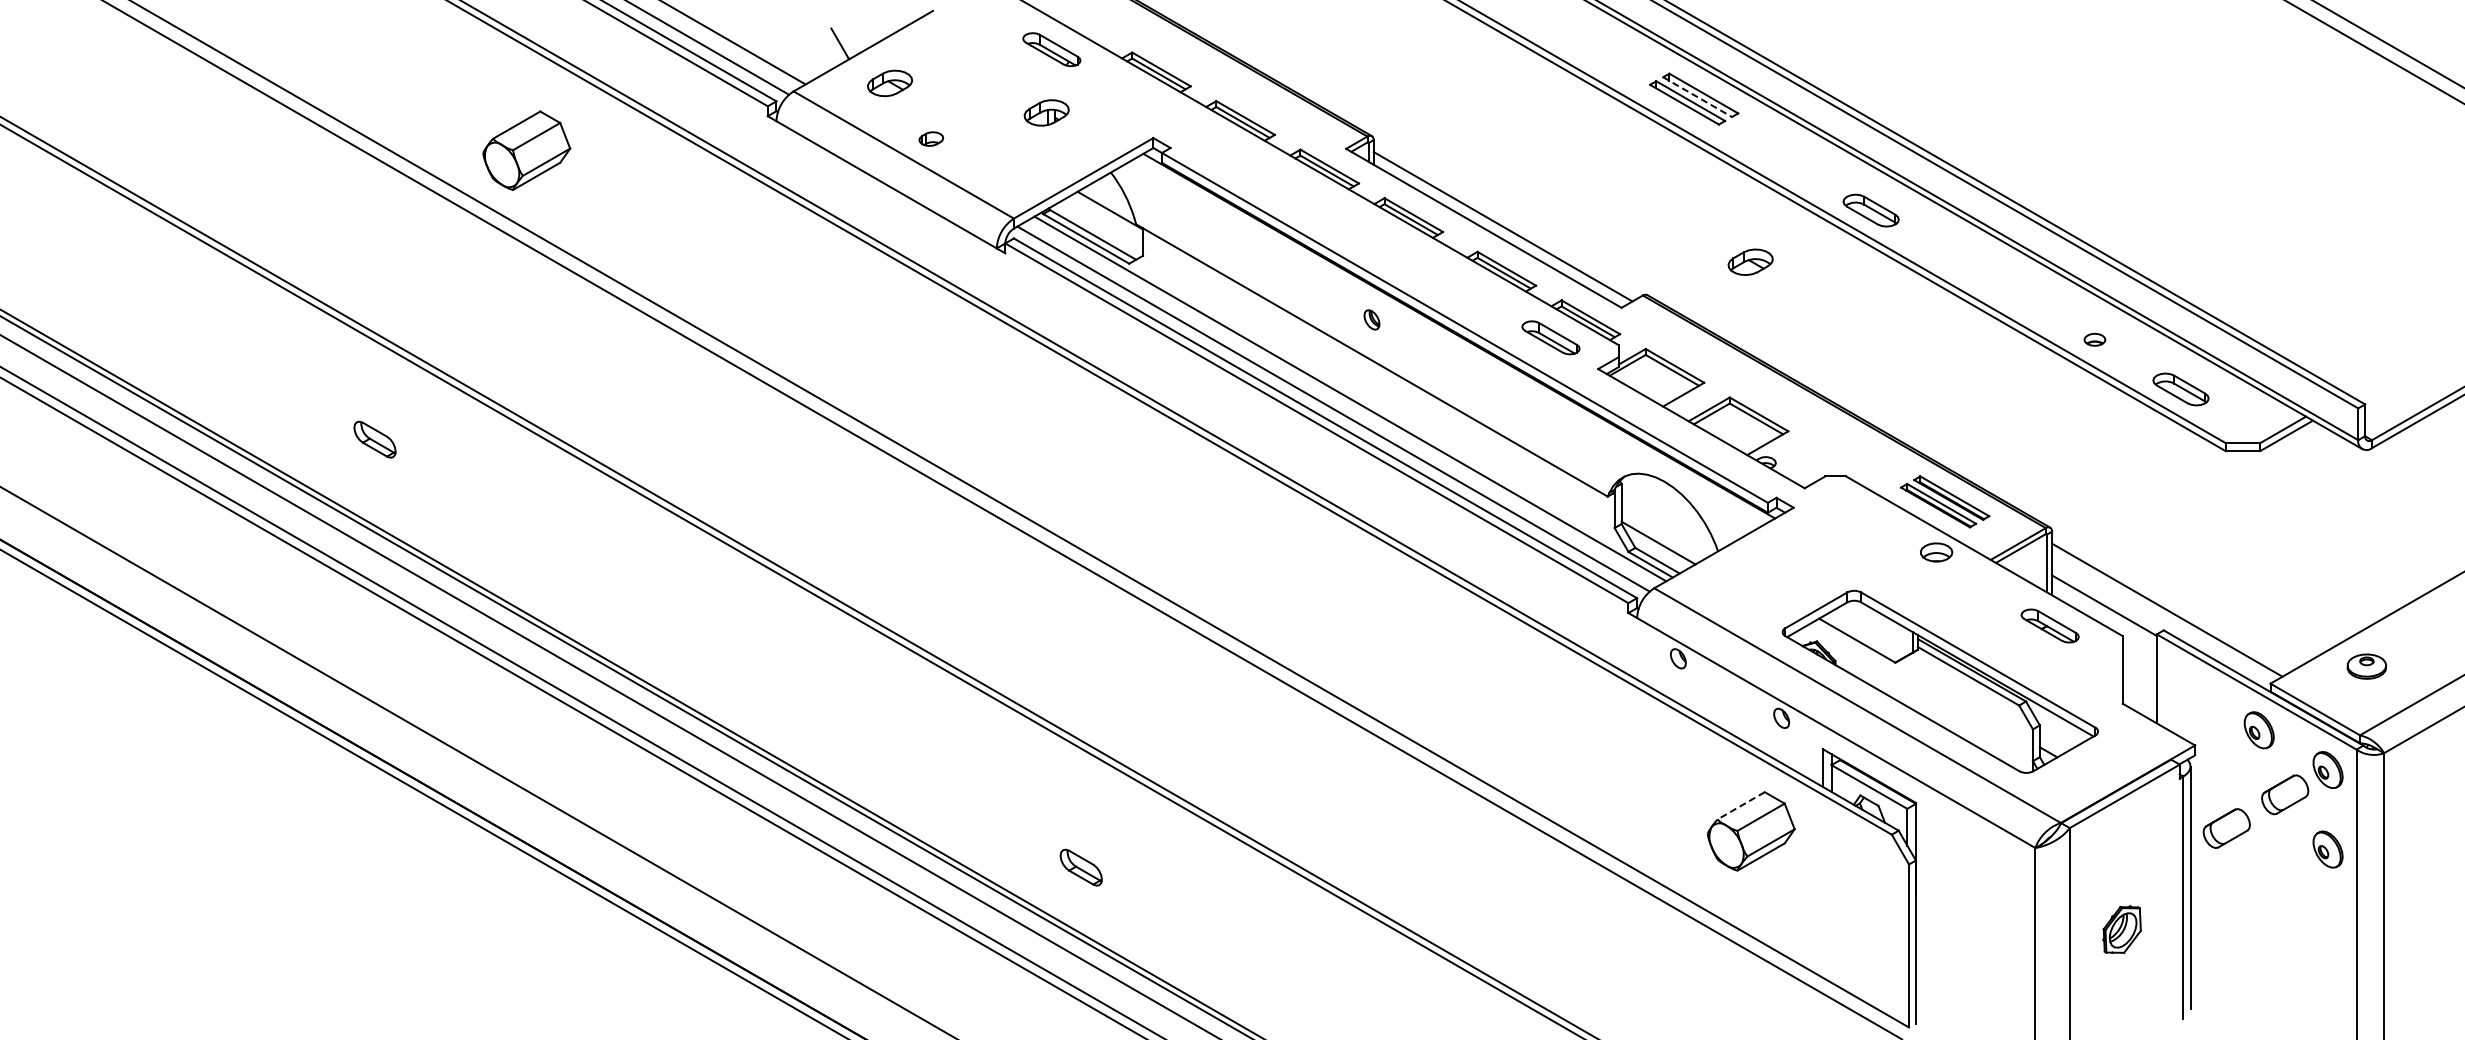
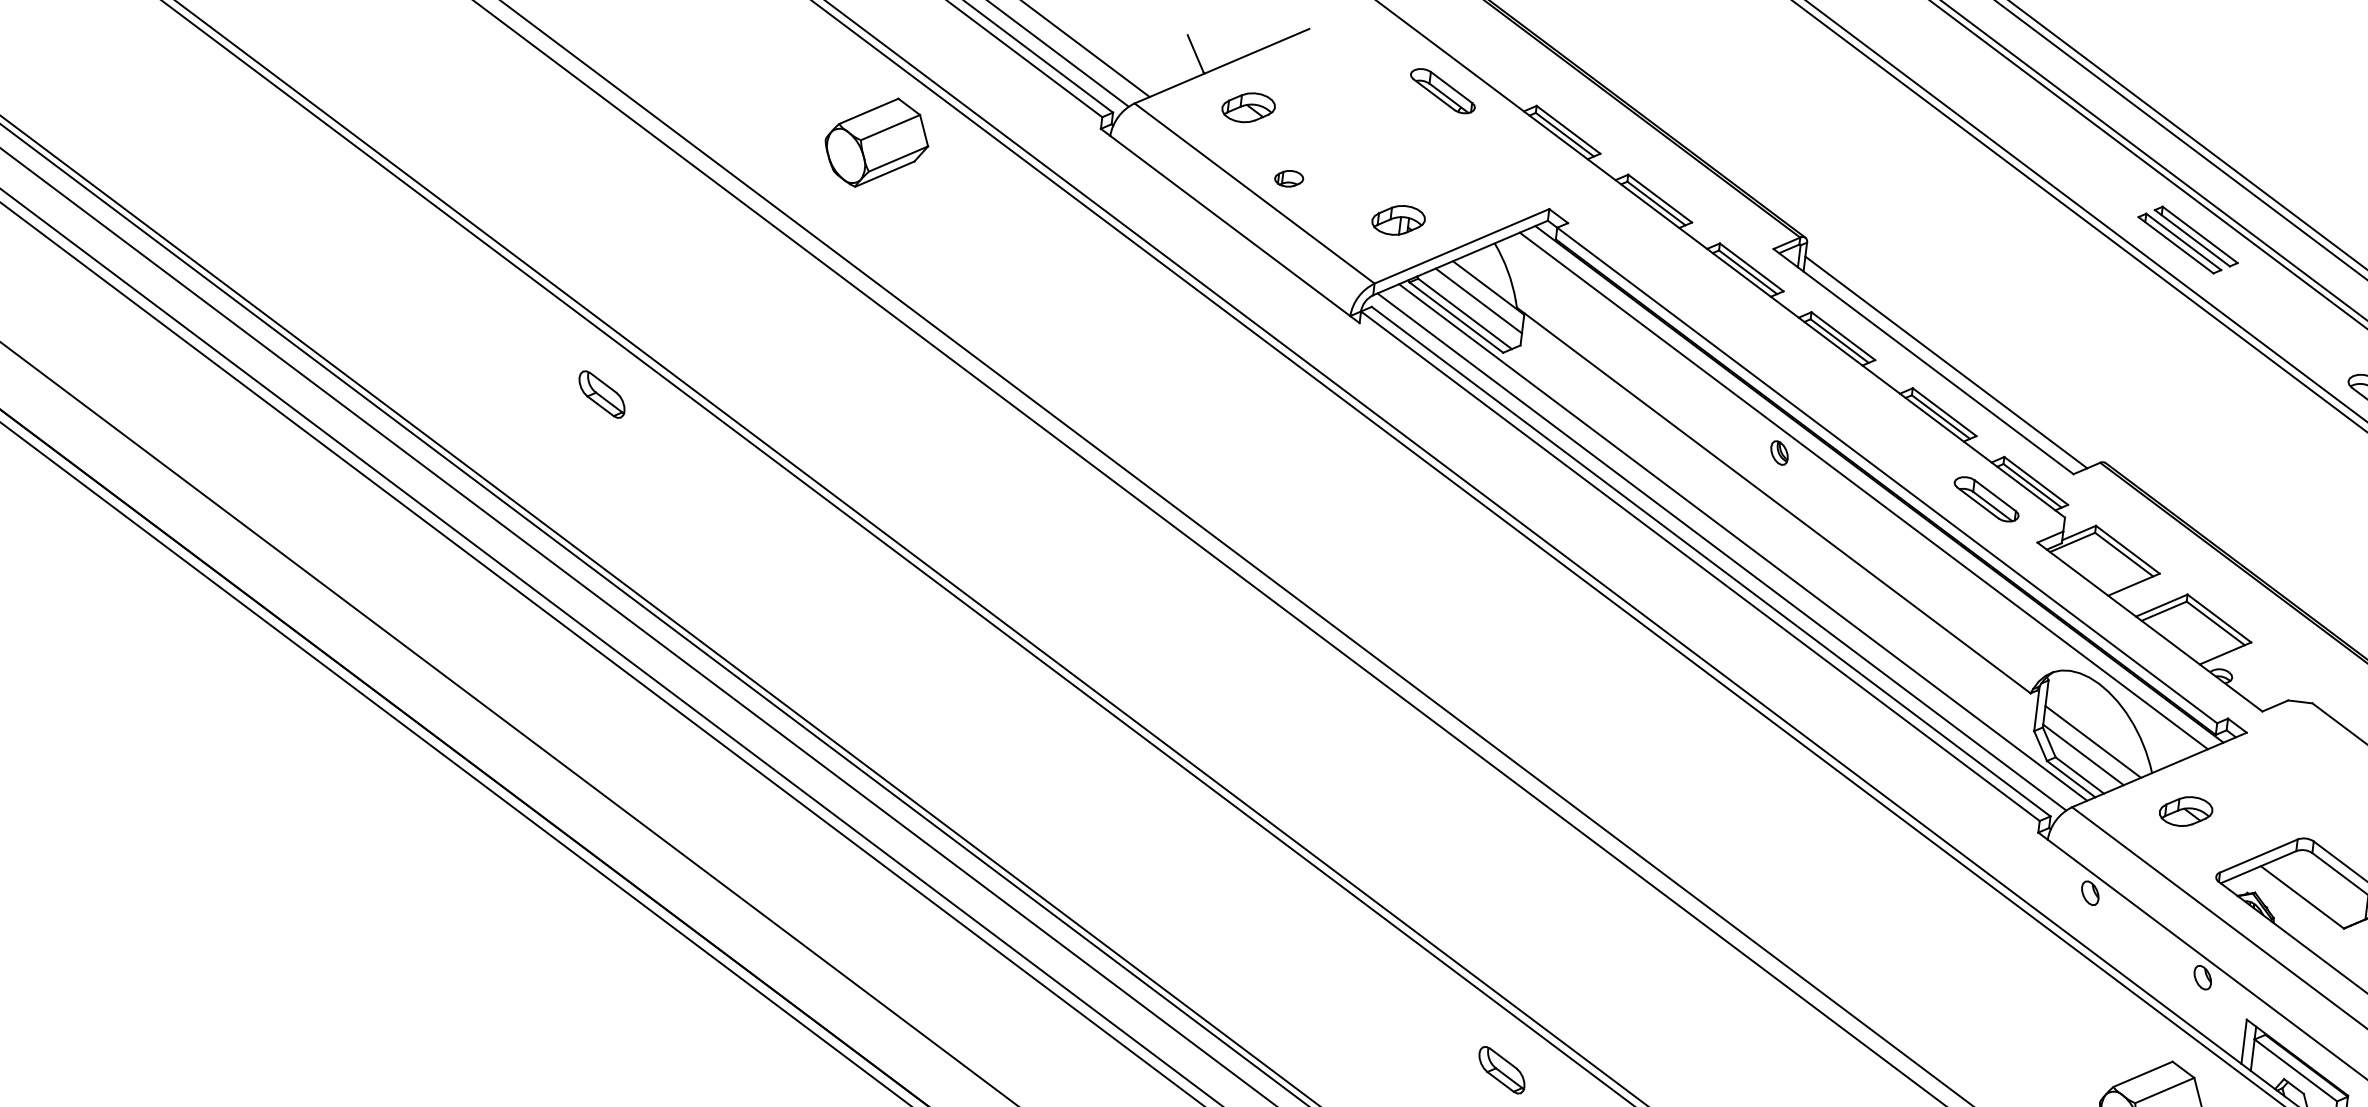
line: (1697, 97) -> (2192, 238), dashed -> solid
part: (1046, 112) -> (1398, 219), moved
part: (526, 150) -> (876, 142), moved
line: (1103, 222) -> (1478, 300), added
part: (1750, 261) -> (2186, 810), moved
line: (1446, 342) -> (1863, 489), added
part: (374, 439) -> (601, 394), moved
line: (1665, 530) -> (2093, 741), added
line: (1740, 806) -> (2142, 1075), dashed -> solid
part: (1080, 867) -> (1501, 1069), moved

